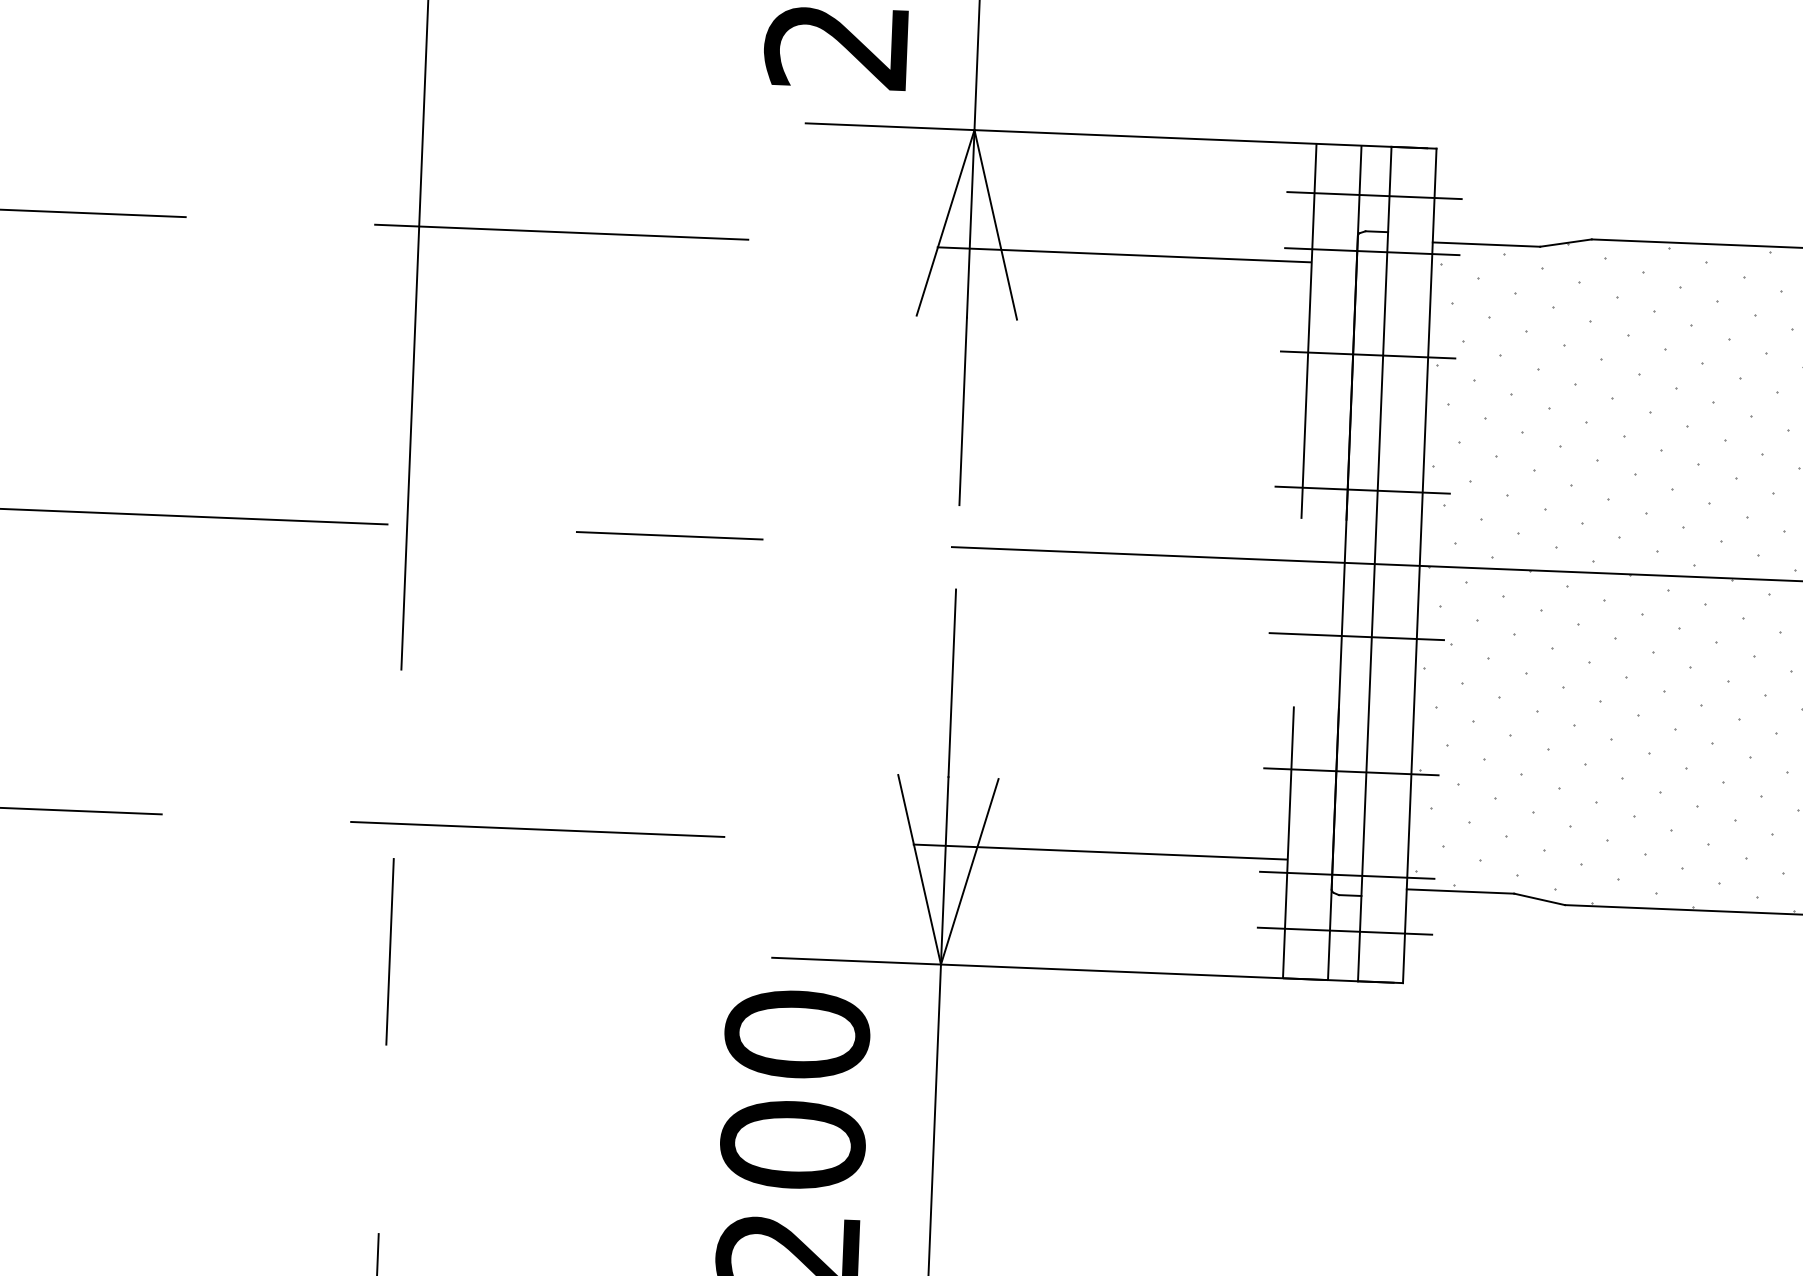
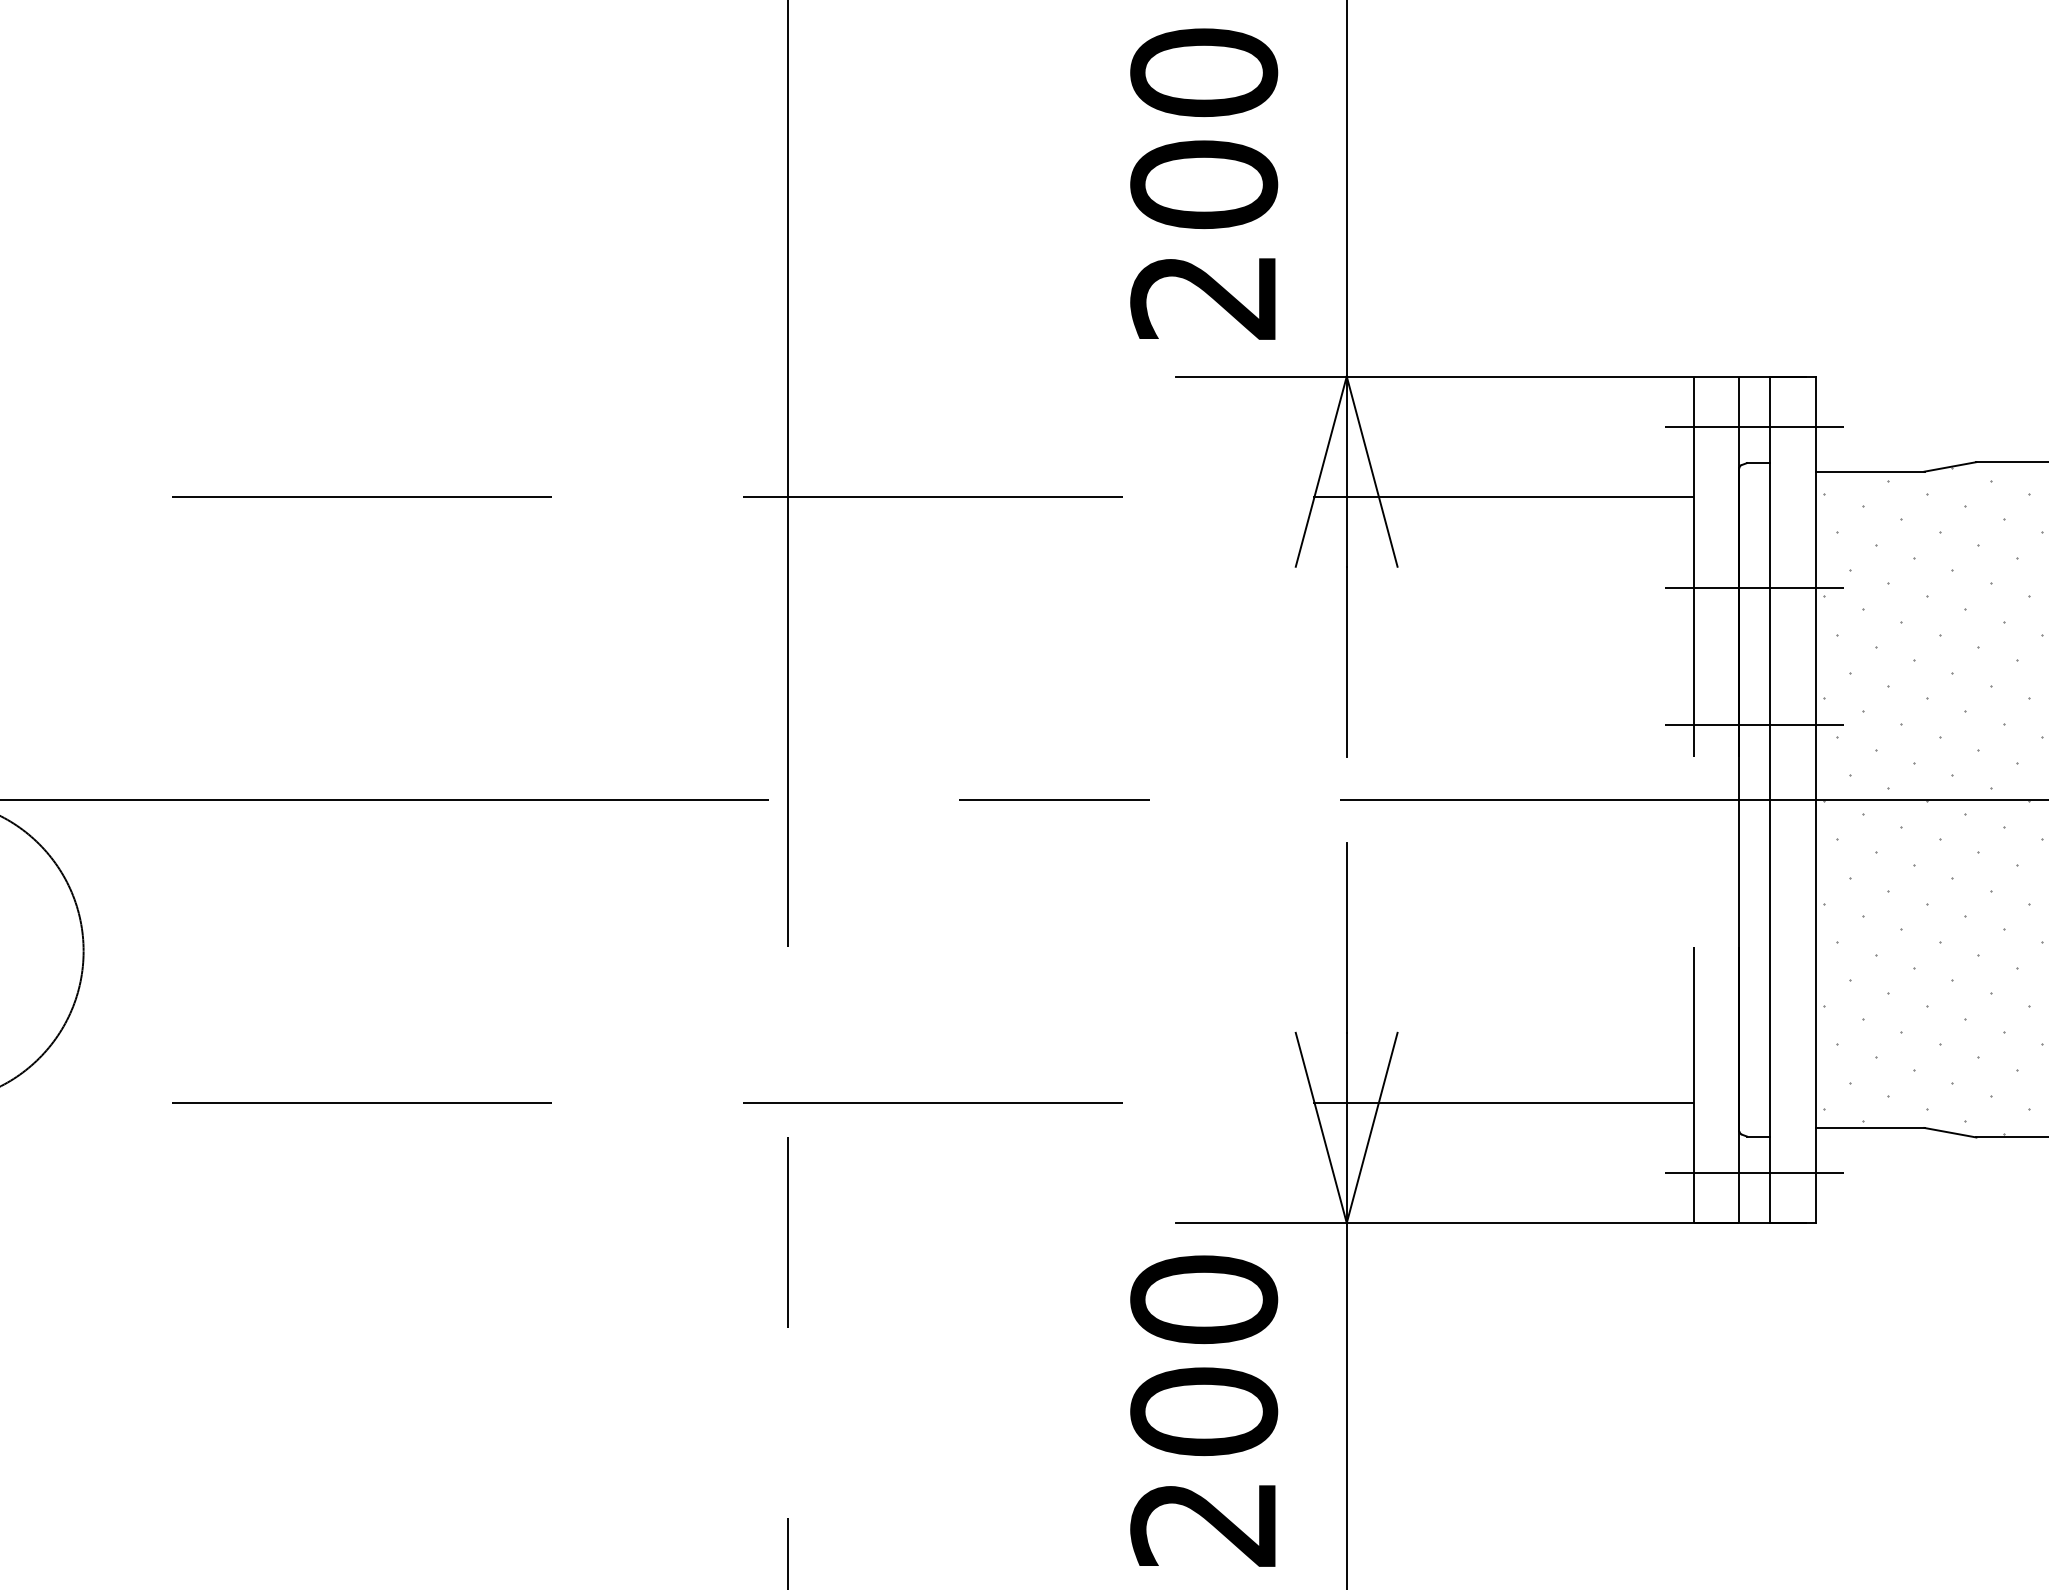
line: (1372, 251) -> (1754, 483), removed
line: (1356, 637) -> (1754, 874), removed
line: (1351, 772) -> (1754, 1011), removed
line: (1347, 875) -> (1754, 1116), removed

